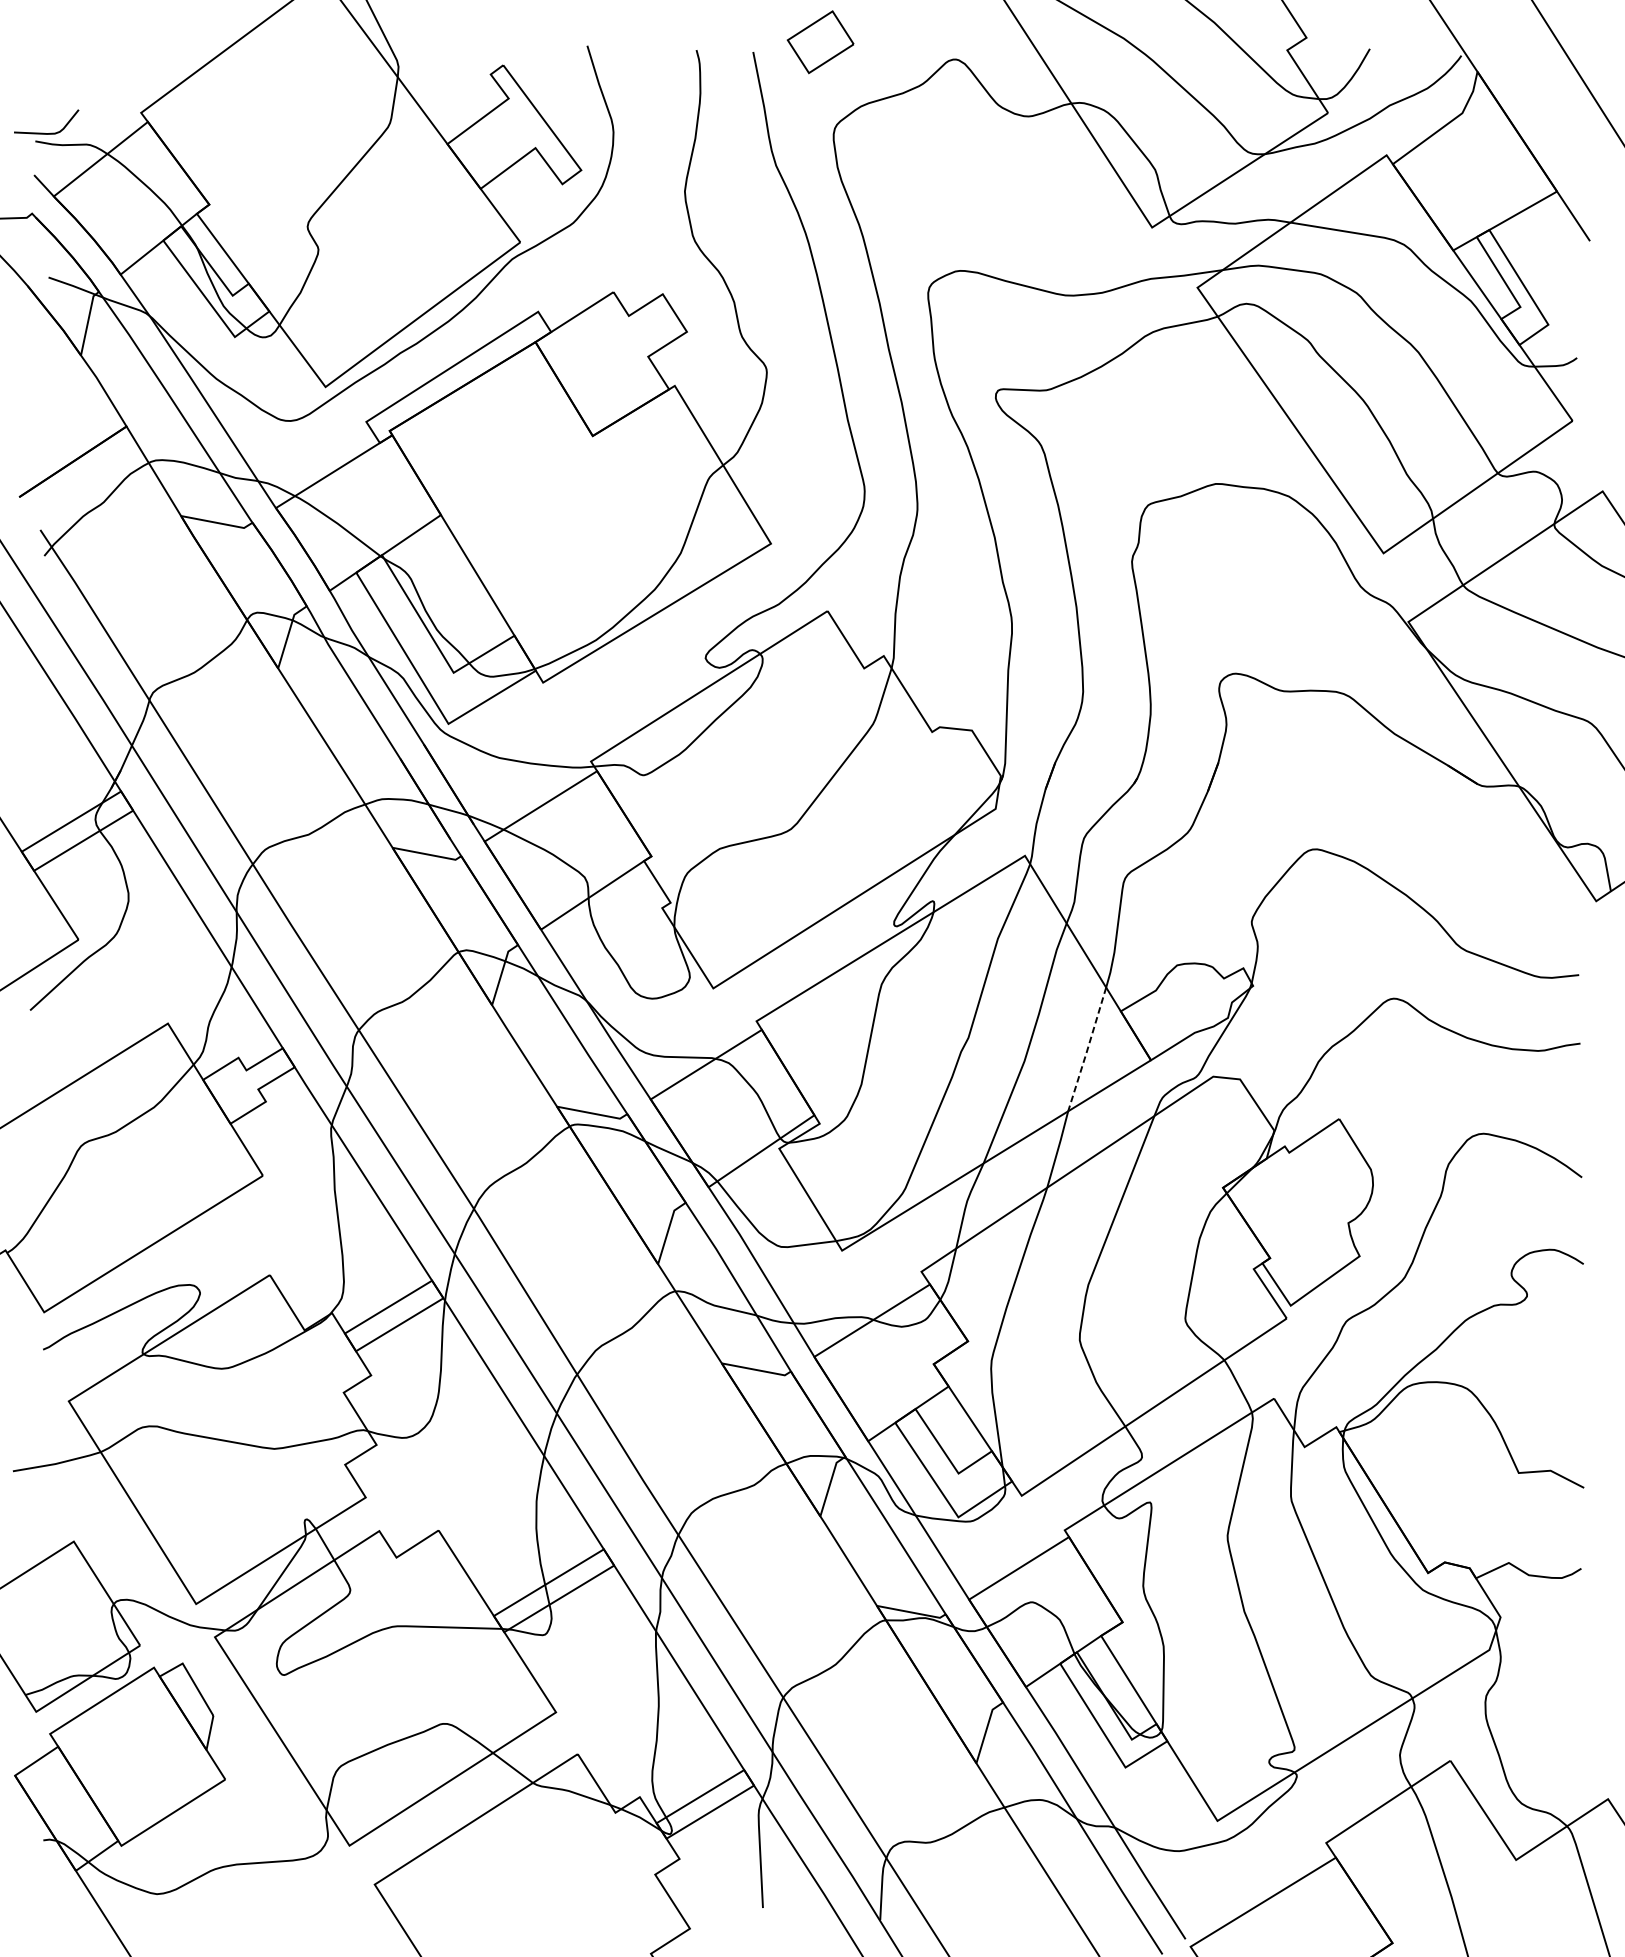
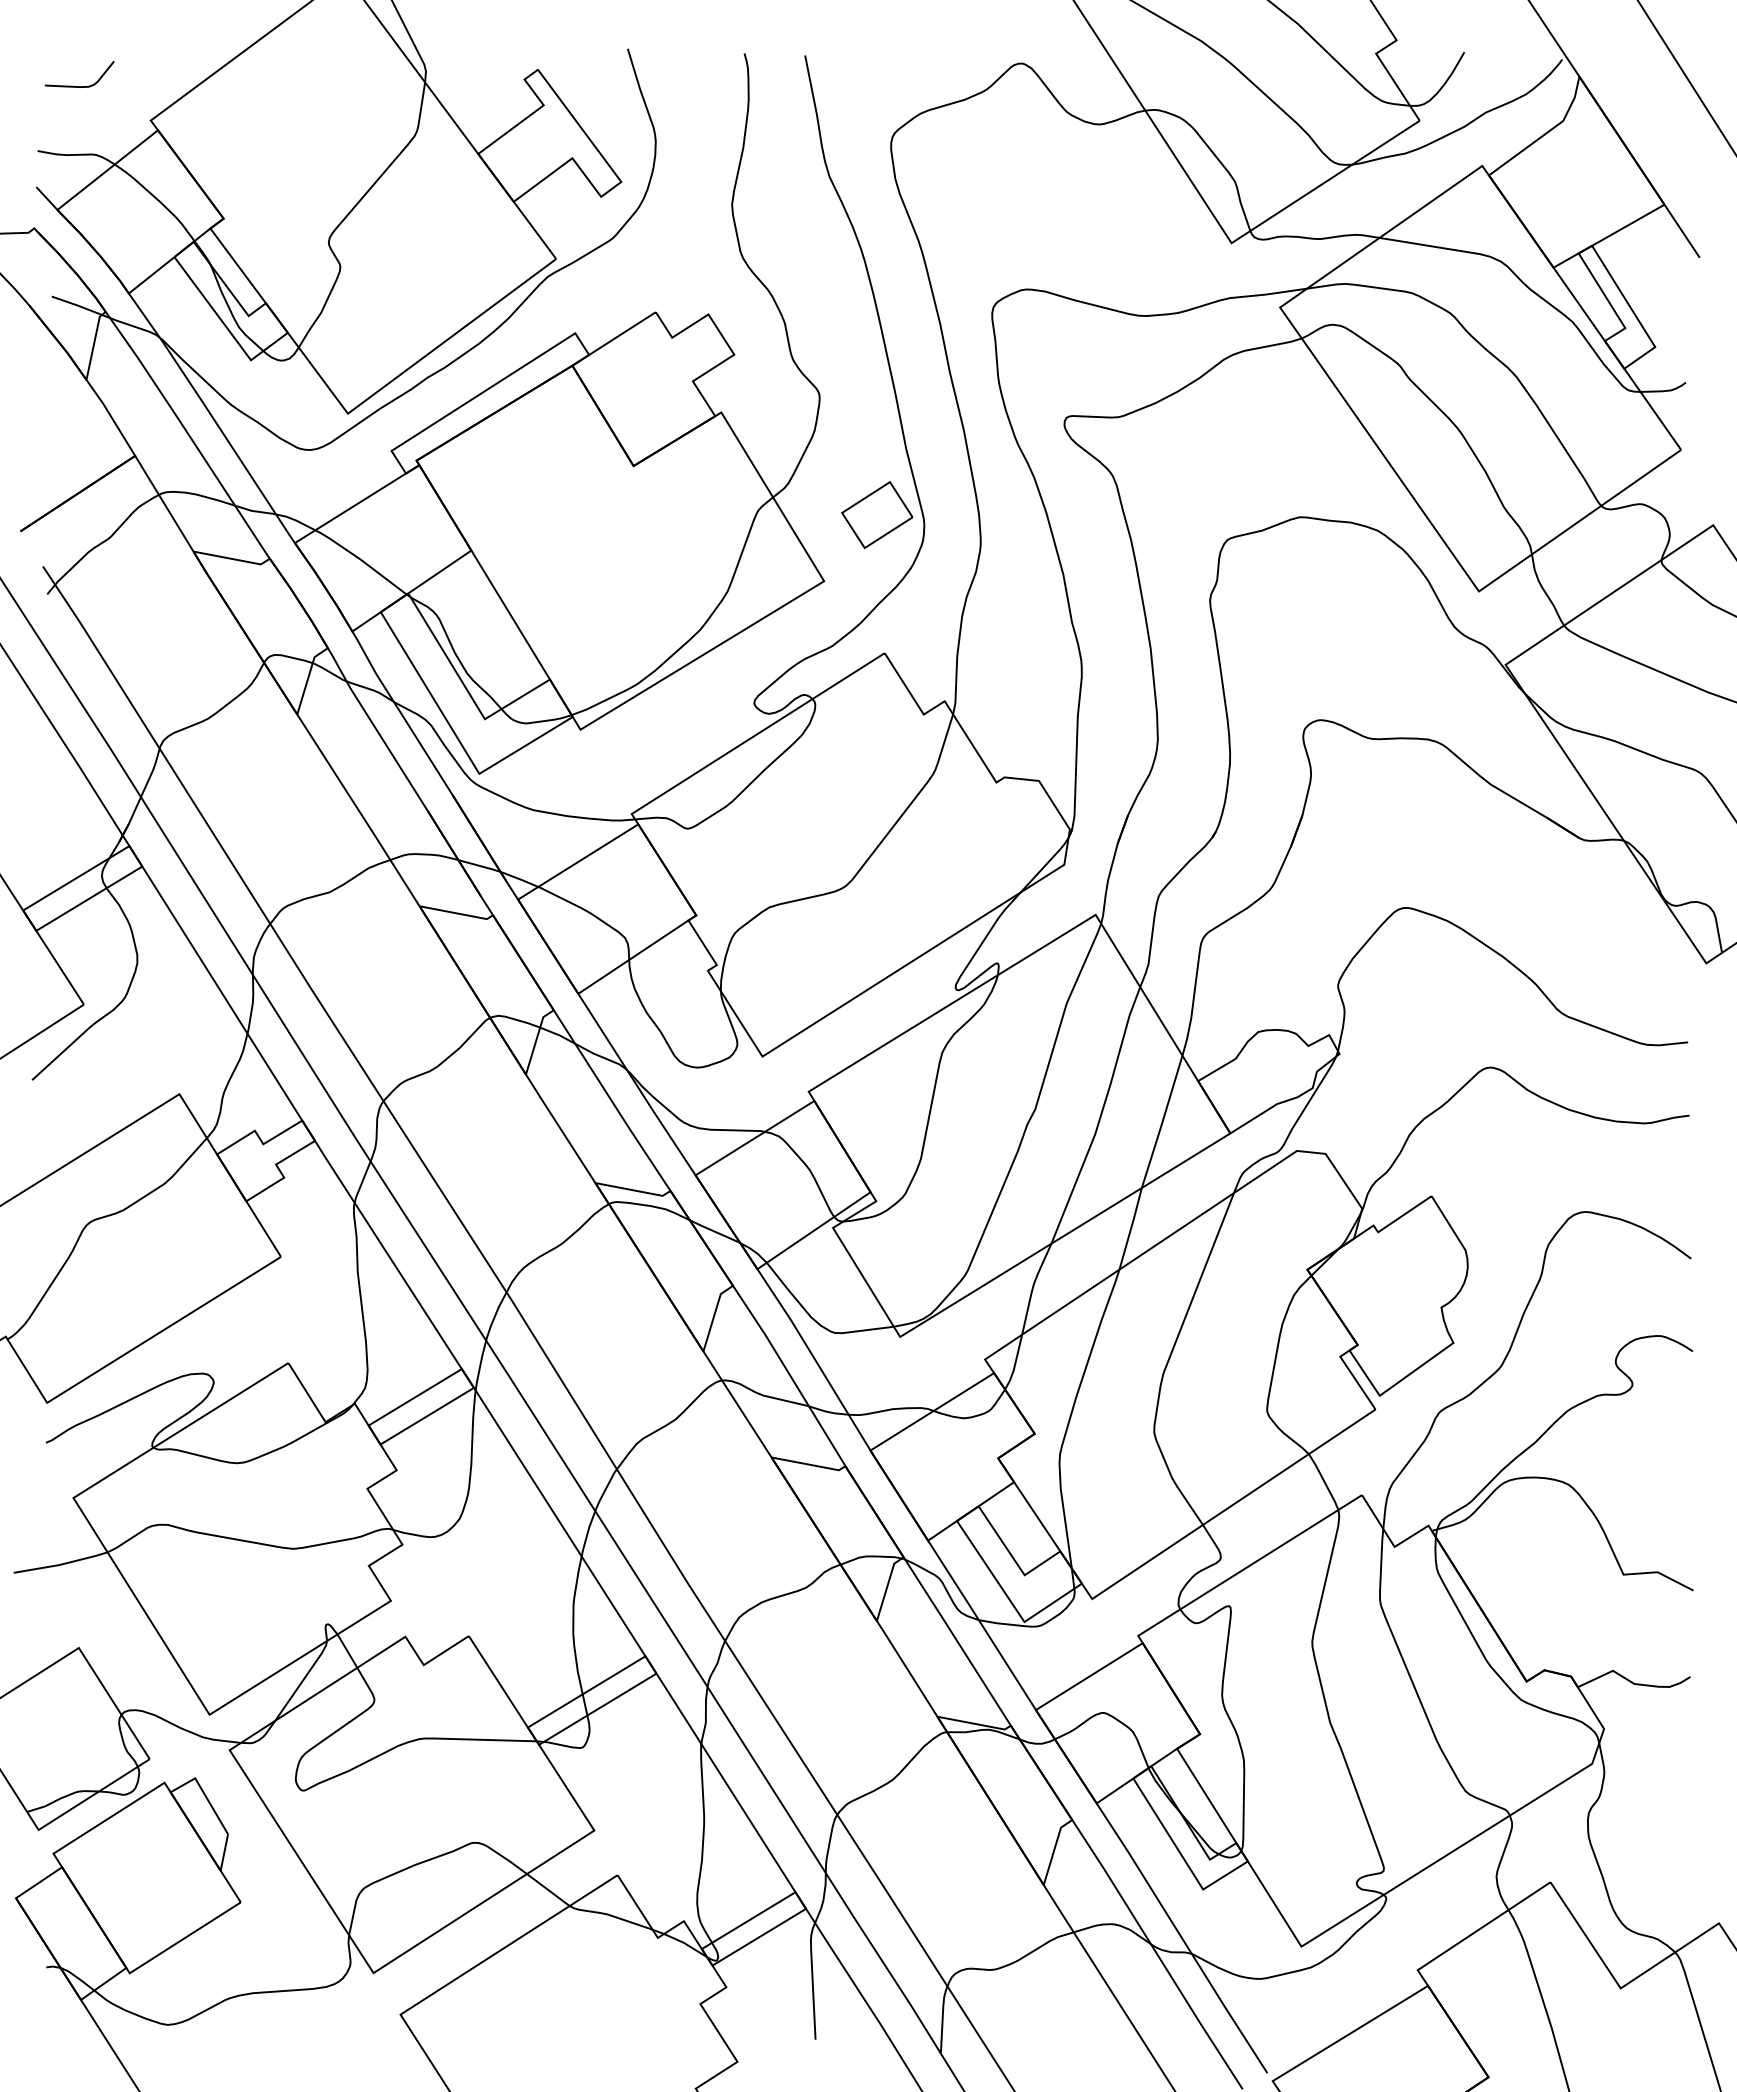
part: (820, 42) -> (877, 515), moved
curve: (46, 133) -> (79, 86), moved
line: (1087, 1050) -> (1162, 1122), dashed -> solid

